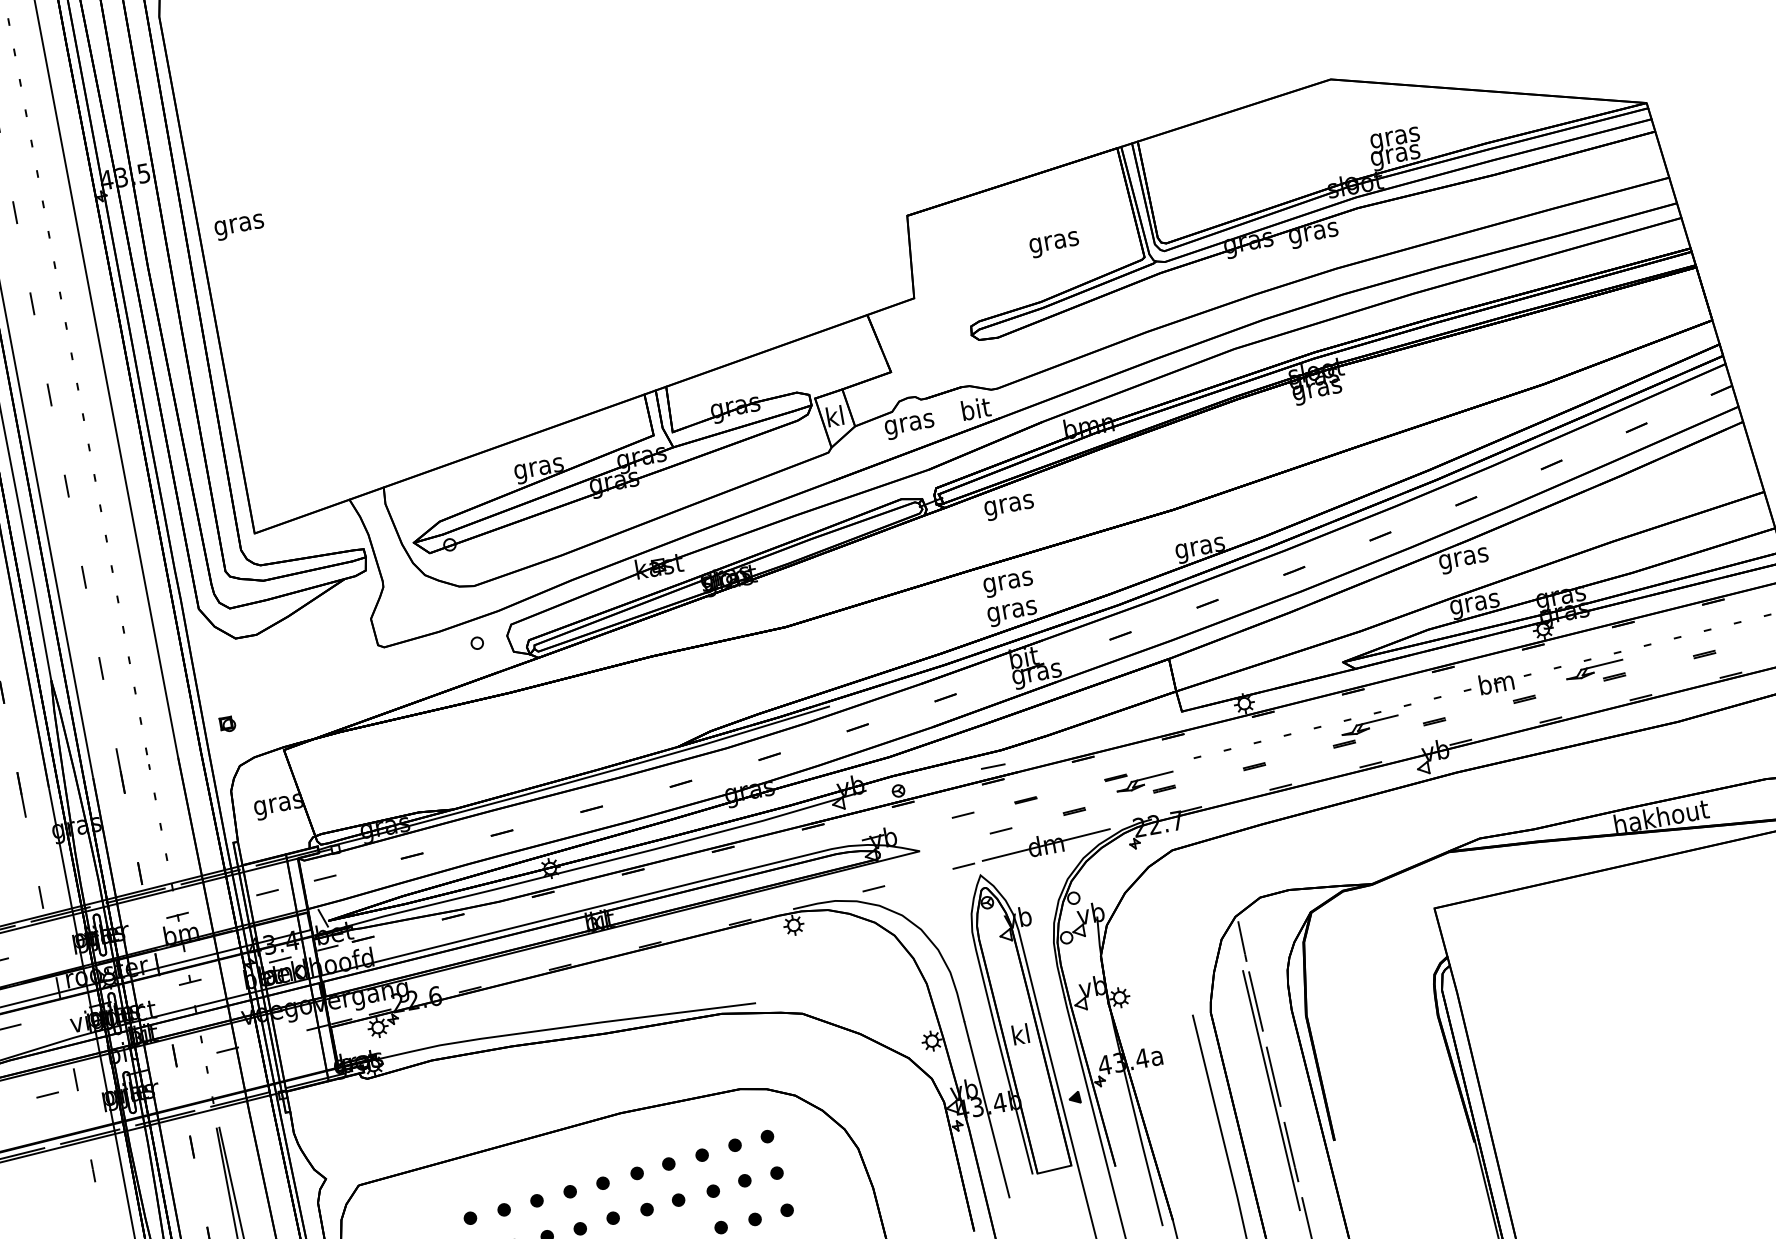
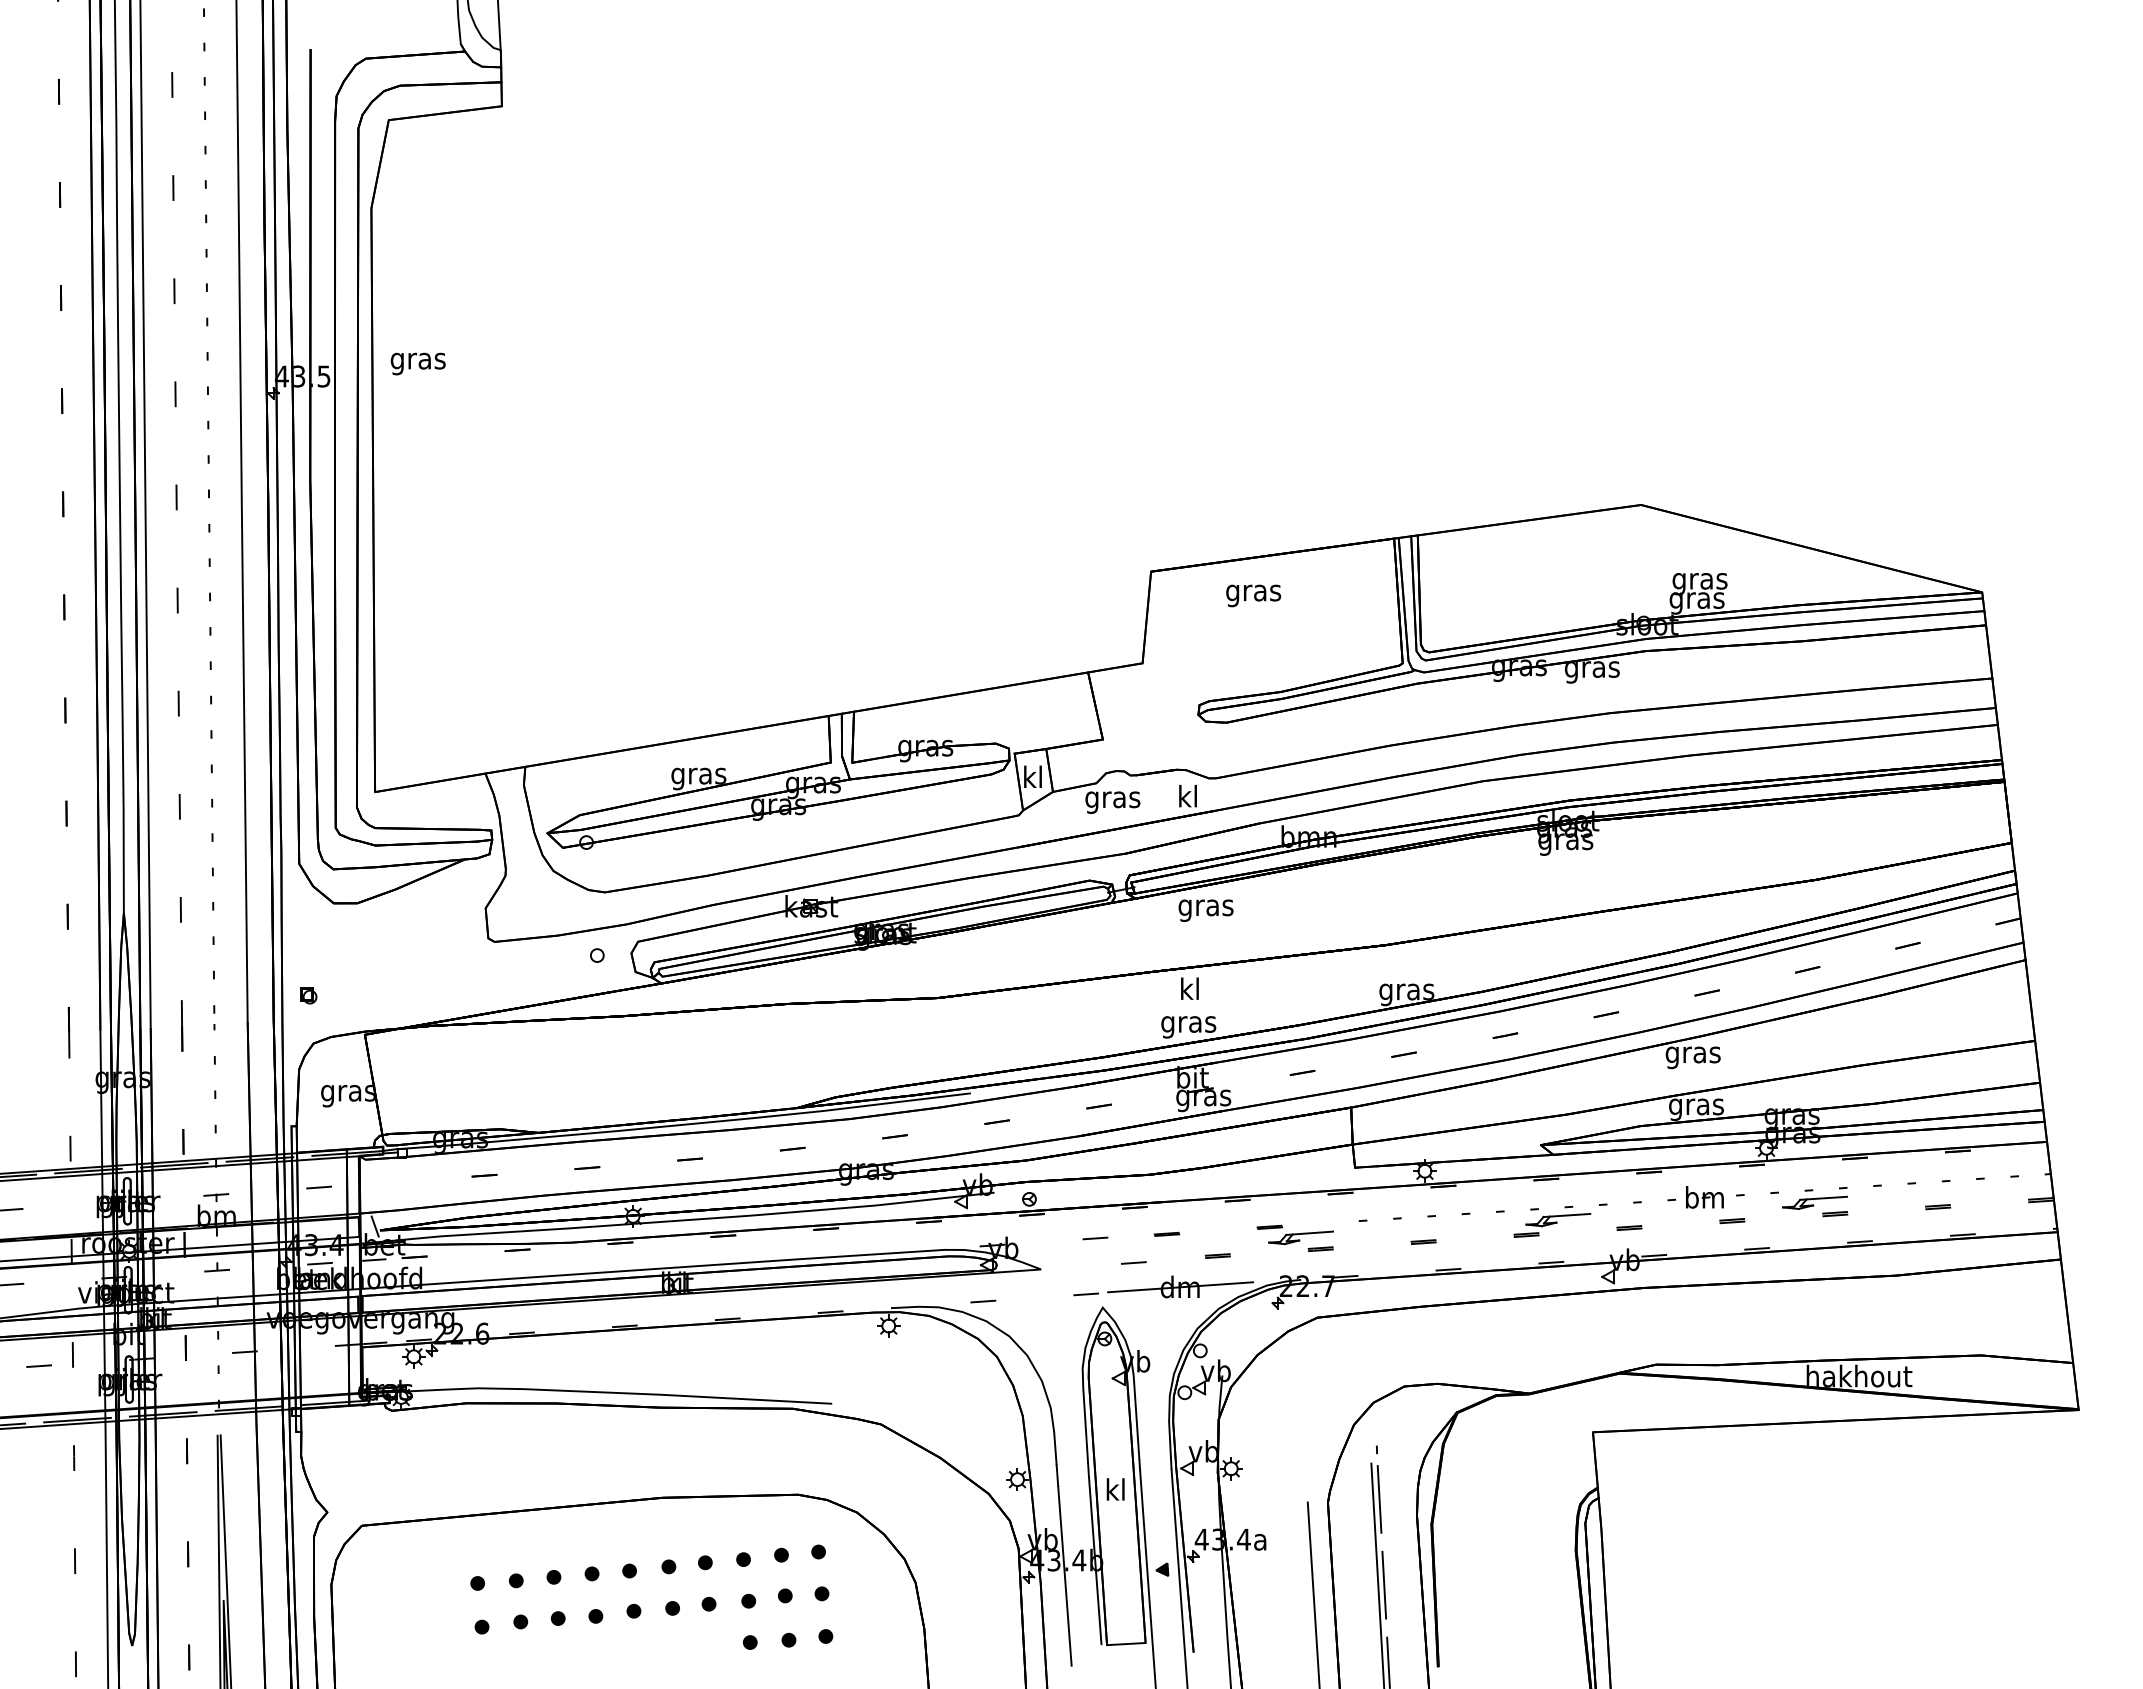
text: (238, 226) -> (417, 363), moved
text: (1054, 244) -> (1253, 595), moved
text: (975, 409) -> (1188, 796), bit -> kl
text: (1007, 581) -> (1189, 991), gras -> kl
line: (992, 766) -> (1137, 1190), removed
line: (324, 877) -> (384, 1182), removed
line: (1240, 937) -> (1375, 1426), removed

